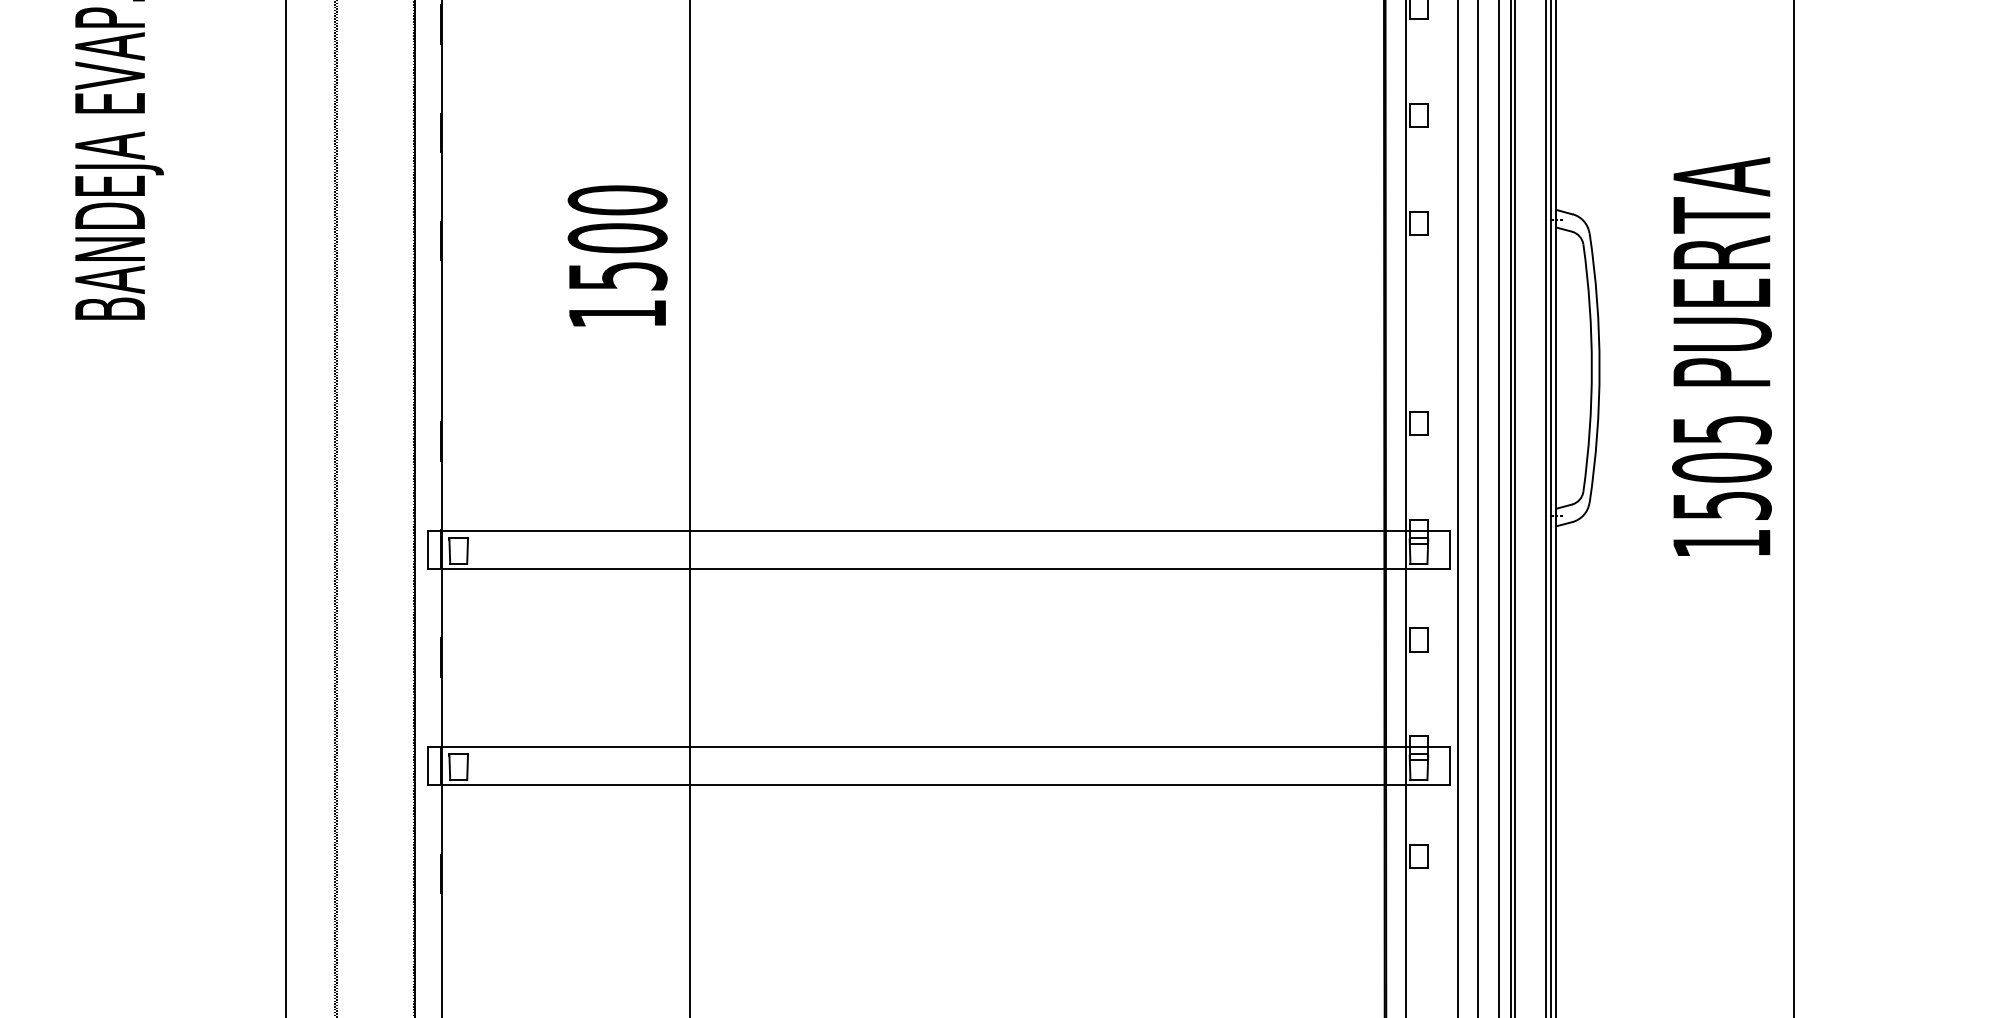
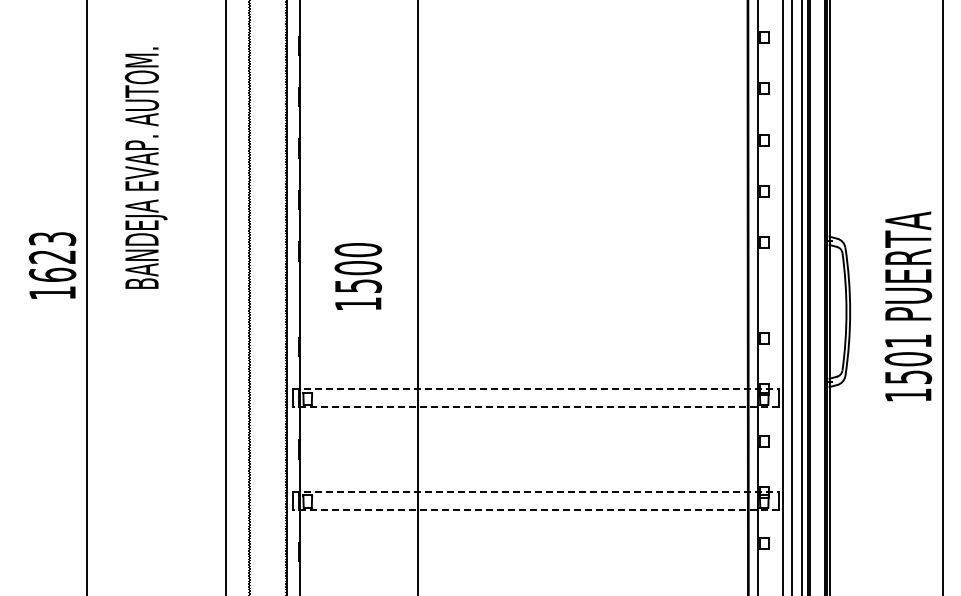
text: (618, 255) -> (358, 276), moved
text: (1722, 428) -> (908, 340), 1505 -> 1501
line: (939, 531) -> (536, 389), solid -> dashed
line: (939, 569) -> (536, 407), solid -> dashed
line: (939, 748) -> (536, 492), solid -> dashed
line: (939, 785) -> (536, 510), solid -> dashed

